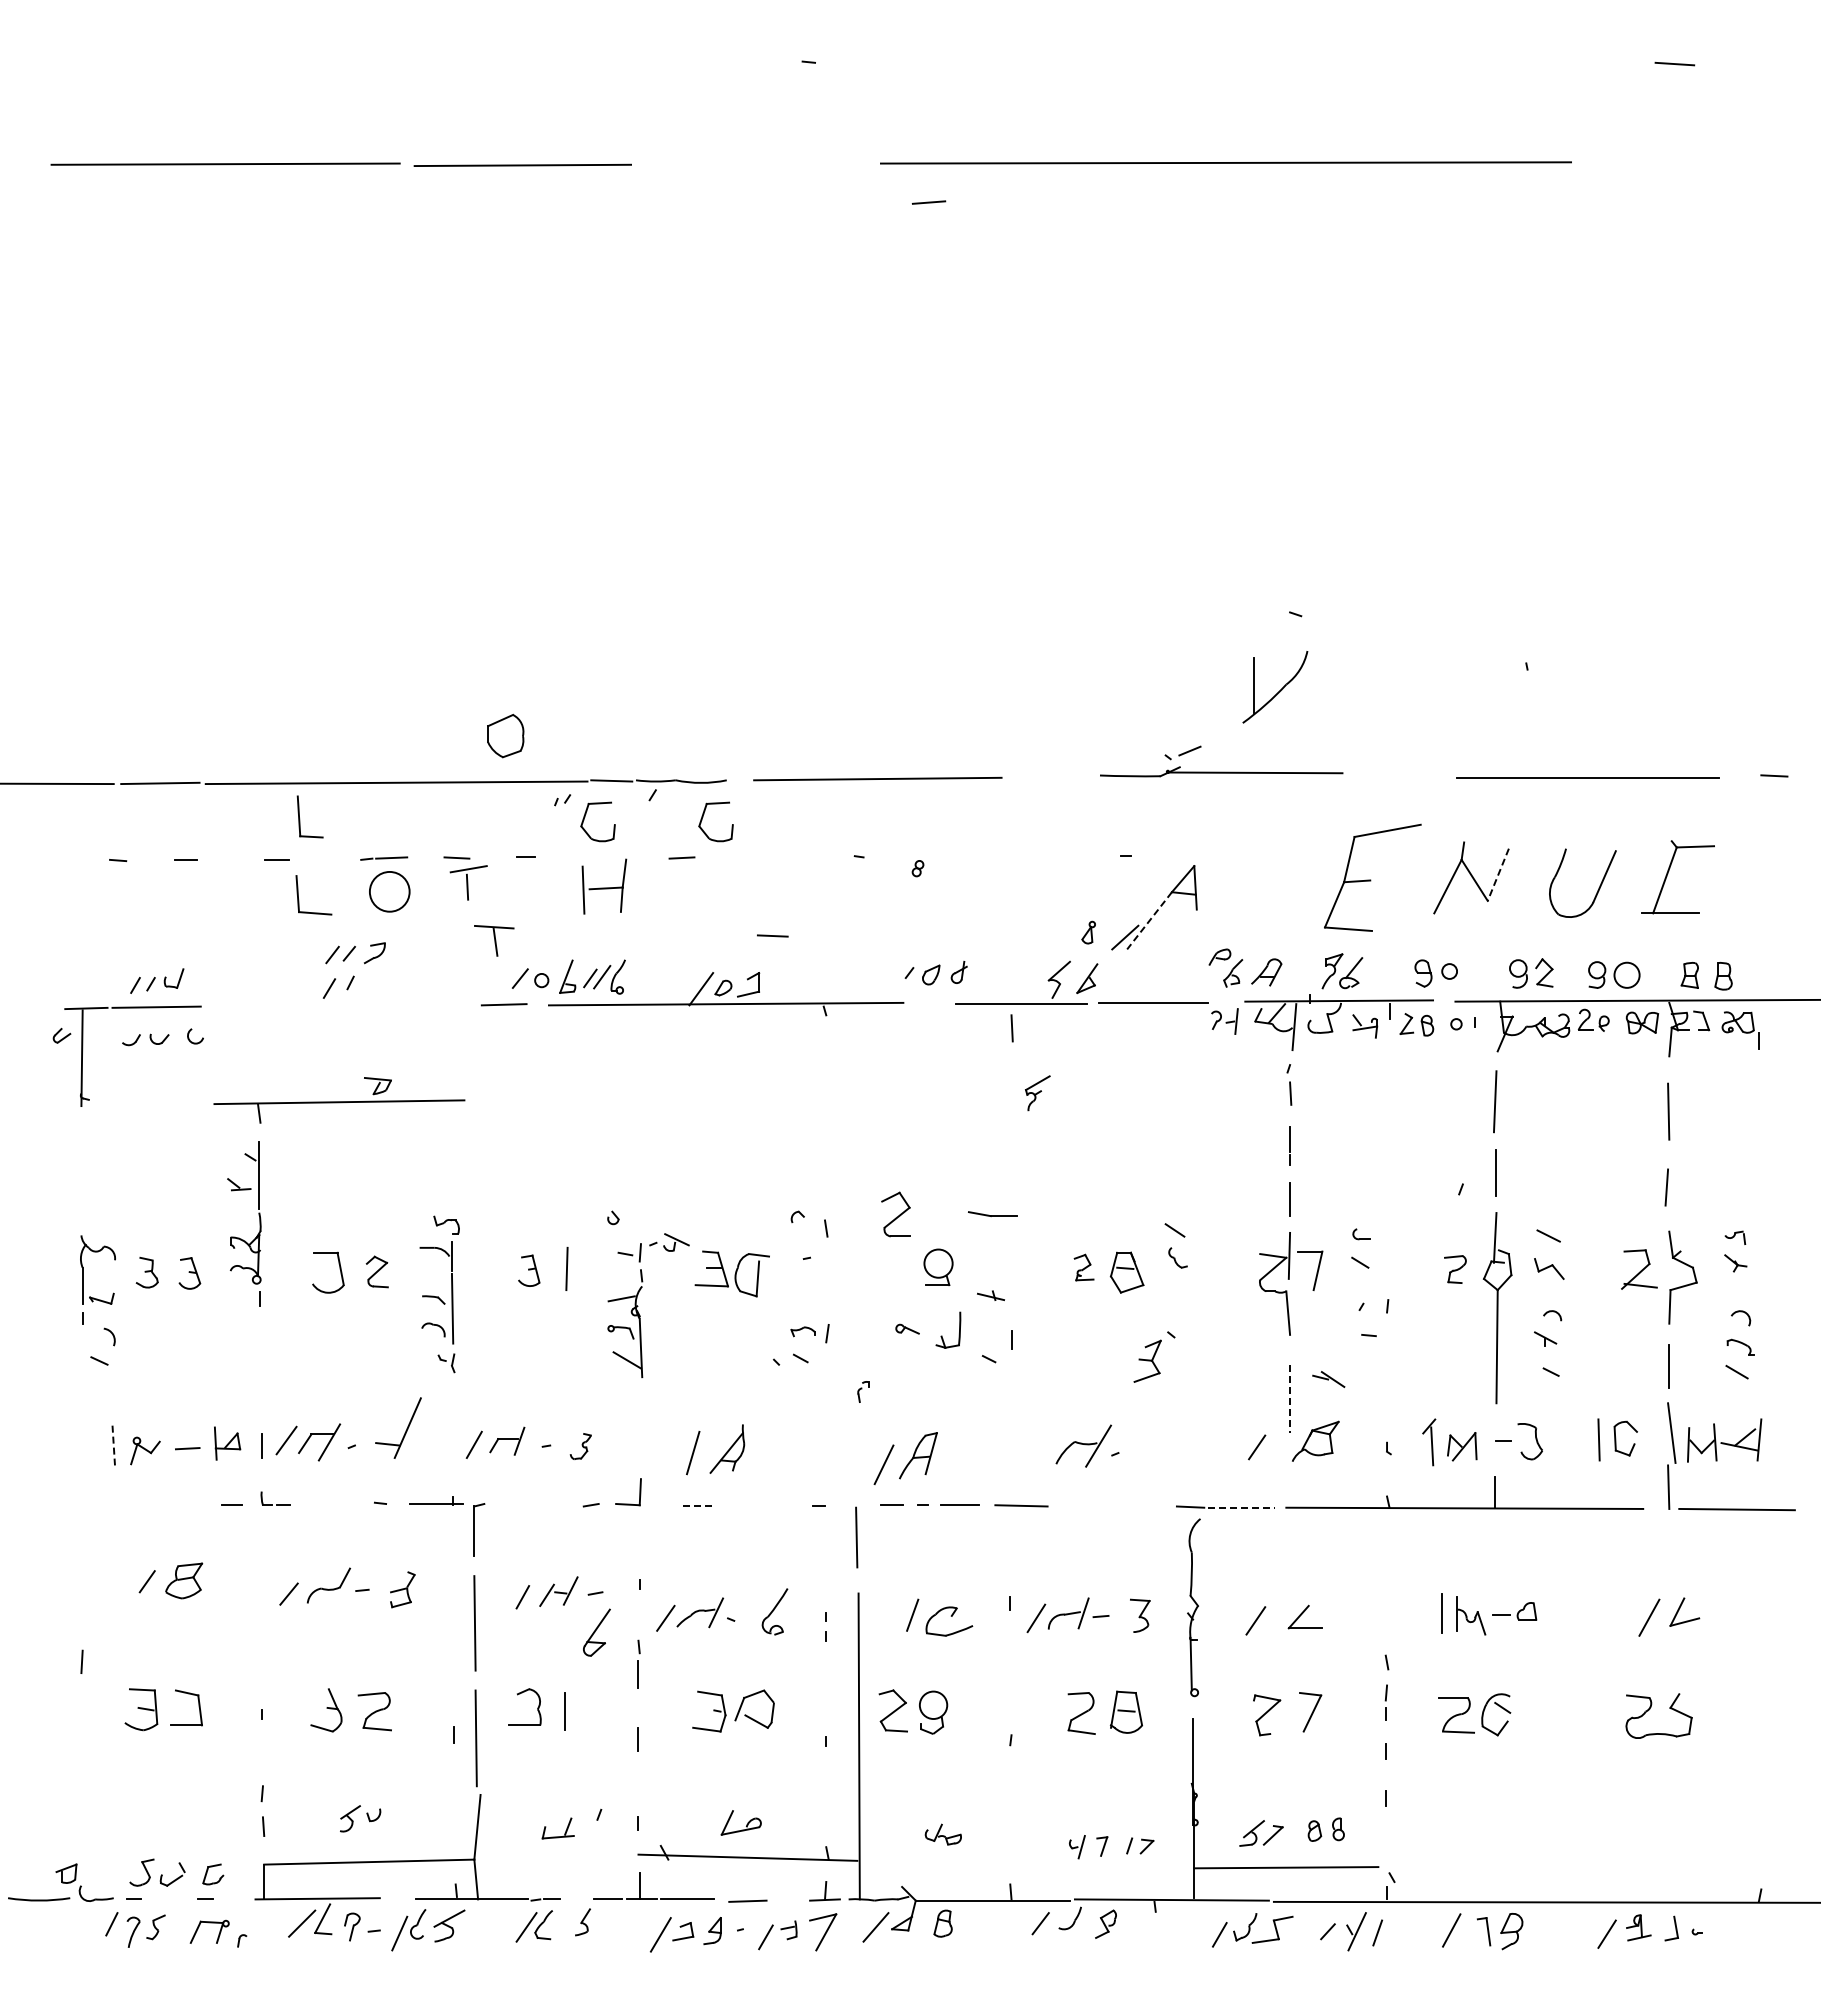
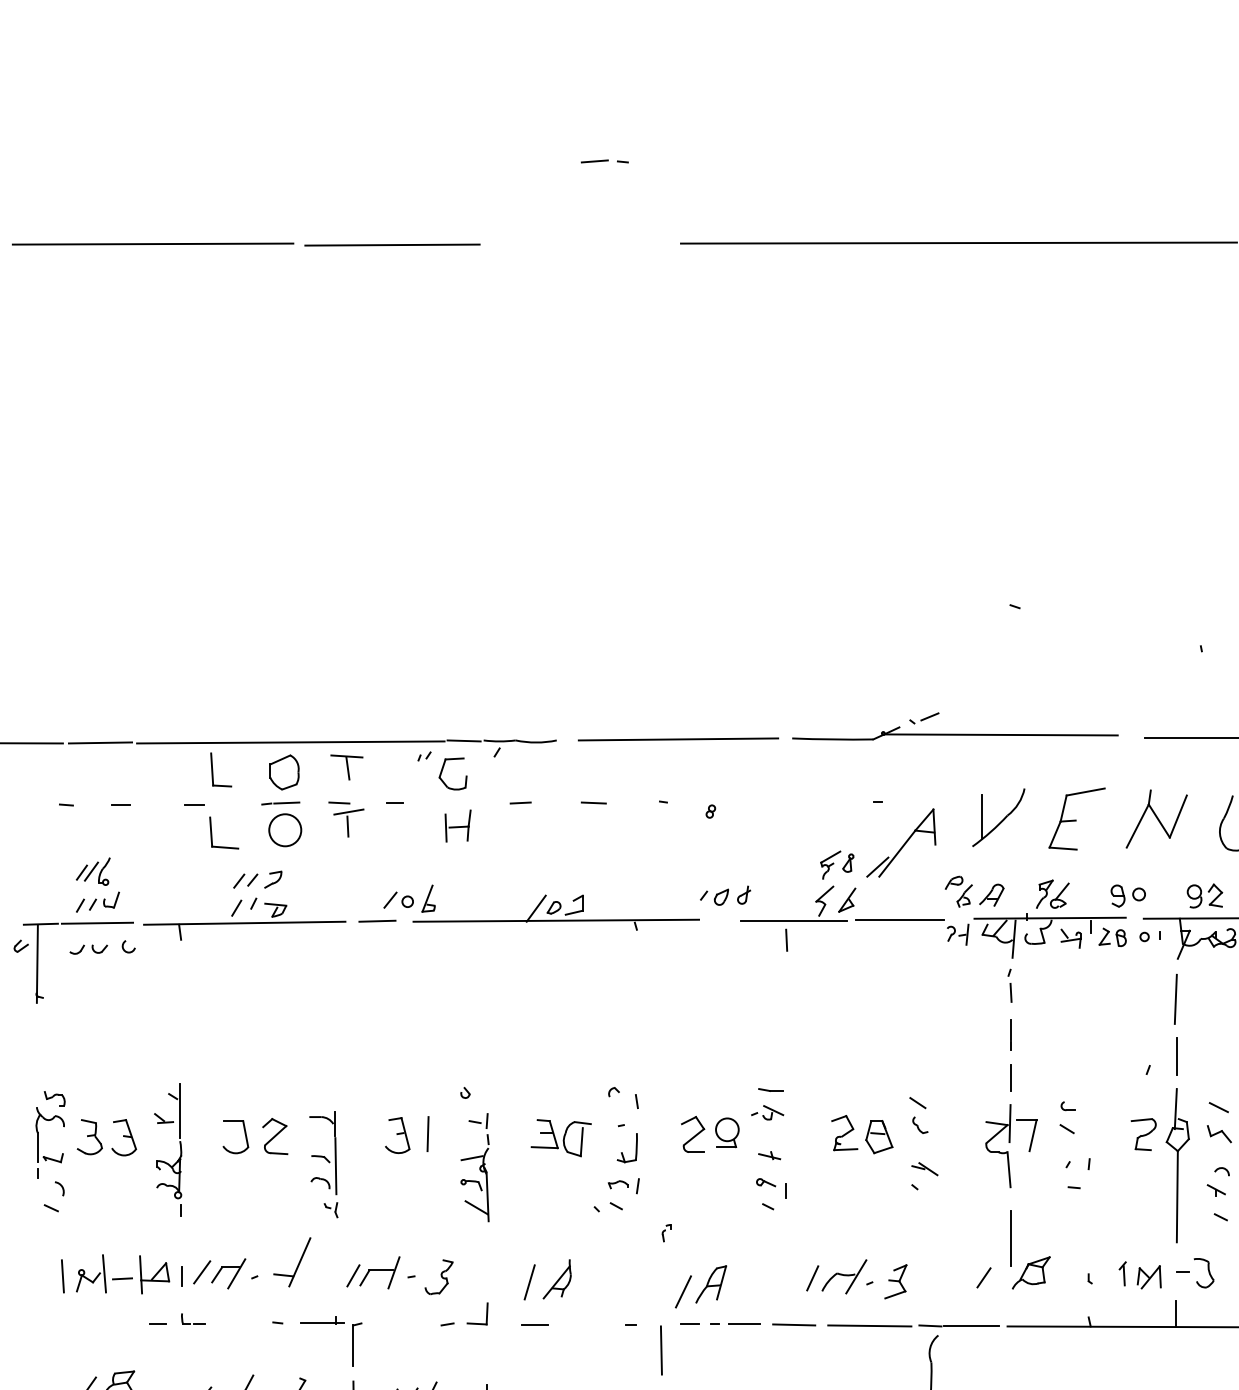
line: (928, 202) -> (594, 161), moved
part: (1275, 687) -> (998, 817), moved
part: (505, 735) -> (284, 772), moved
part: (1221, 771) -> (955, 733), size x1.67
part: (703, 817) -> (538, 770), removed
line: (1498, 875) -> (1178, 817), dashed -> solid
part: (1372, 877) -> (1076, 818), size x0.71
part: (603, 886) -> (457, 825), size x0.71
line: (1149, 921) -> (897, 854), dashed -> solid
line: (772, 935) -> (593, 802), moved
part: (494, 940) -> (347, 767), moved
part: (604, 976) -> (93, 871), moved
part: (1037, 1093) -> (830, 865), moved
part: (339, 1100) -> (244, 921), moved
part: (895, 1214) -> (692, 1134), moved
part: (992, 1214) -> (770, 1090), size x0.62
part: (446, 1224) -> (54, 1098), moved
part: (239, 1237) -> (164, 1161), moved
part: (669, 1242) -> (767, 1112), moved
part: (1083, 1267) -> (844, 1132), size x1.67
part: (1455, 1269) -> (1143, 1134), size x1.43
part: (528, 1270) -> (397, 1135), size x1.43
part: (377, 1271) -> (275, 1136), size x1.43
part: (147, 1272) -> (90, 1136), size x1.43
part: (189, 1273) -> (123, 1137), size x1.43
part: (907, 1328) -> (766, 1182), moved
part: (942, 1335) -> (622, 1152), moved
part: (1147, 1360) -> (895, 1281), moved
part: (1328, 1379) -> (924, 1169), moved
line: (1290, 1399) -> (1010, 1239), dashed -> solid
part: (507, 1441) -> (380, 1273), size x1.43
line: (165, 1442) -> (104, 1273), added
part: (1429, 1442) -> (1122, 1273), size x0.62
part: (227, 1443) -> (154, 1274), size x1.43
line: (113, 1445) -> (62, 1276), dashed -> solid
part: (580, 1446) -> (438, 1277), size x1.67
line: (1044, 1447) -> (812, 1277), added
line: (699, 1506) -> (534, 1325), dashed -> solid
line: (1114, 1506) -> (869, 1325), added
line: (1241, 1507) -> (971, 1326), dashed -> solid

